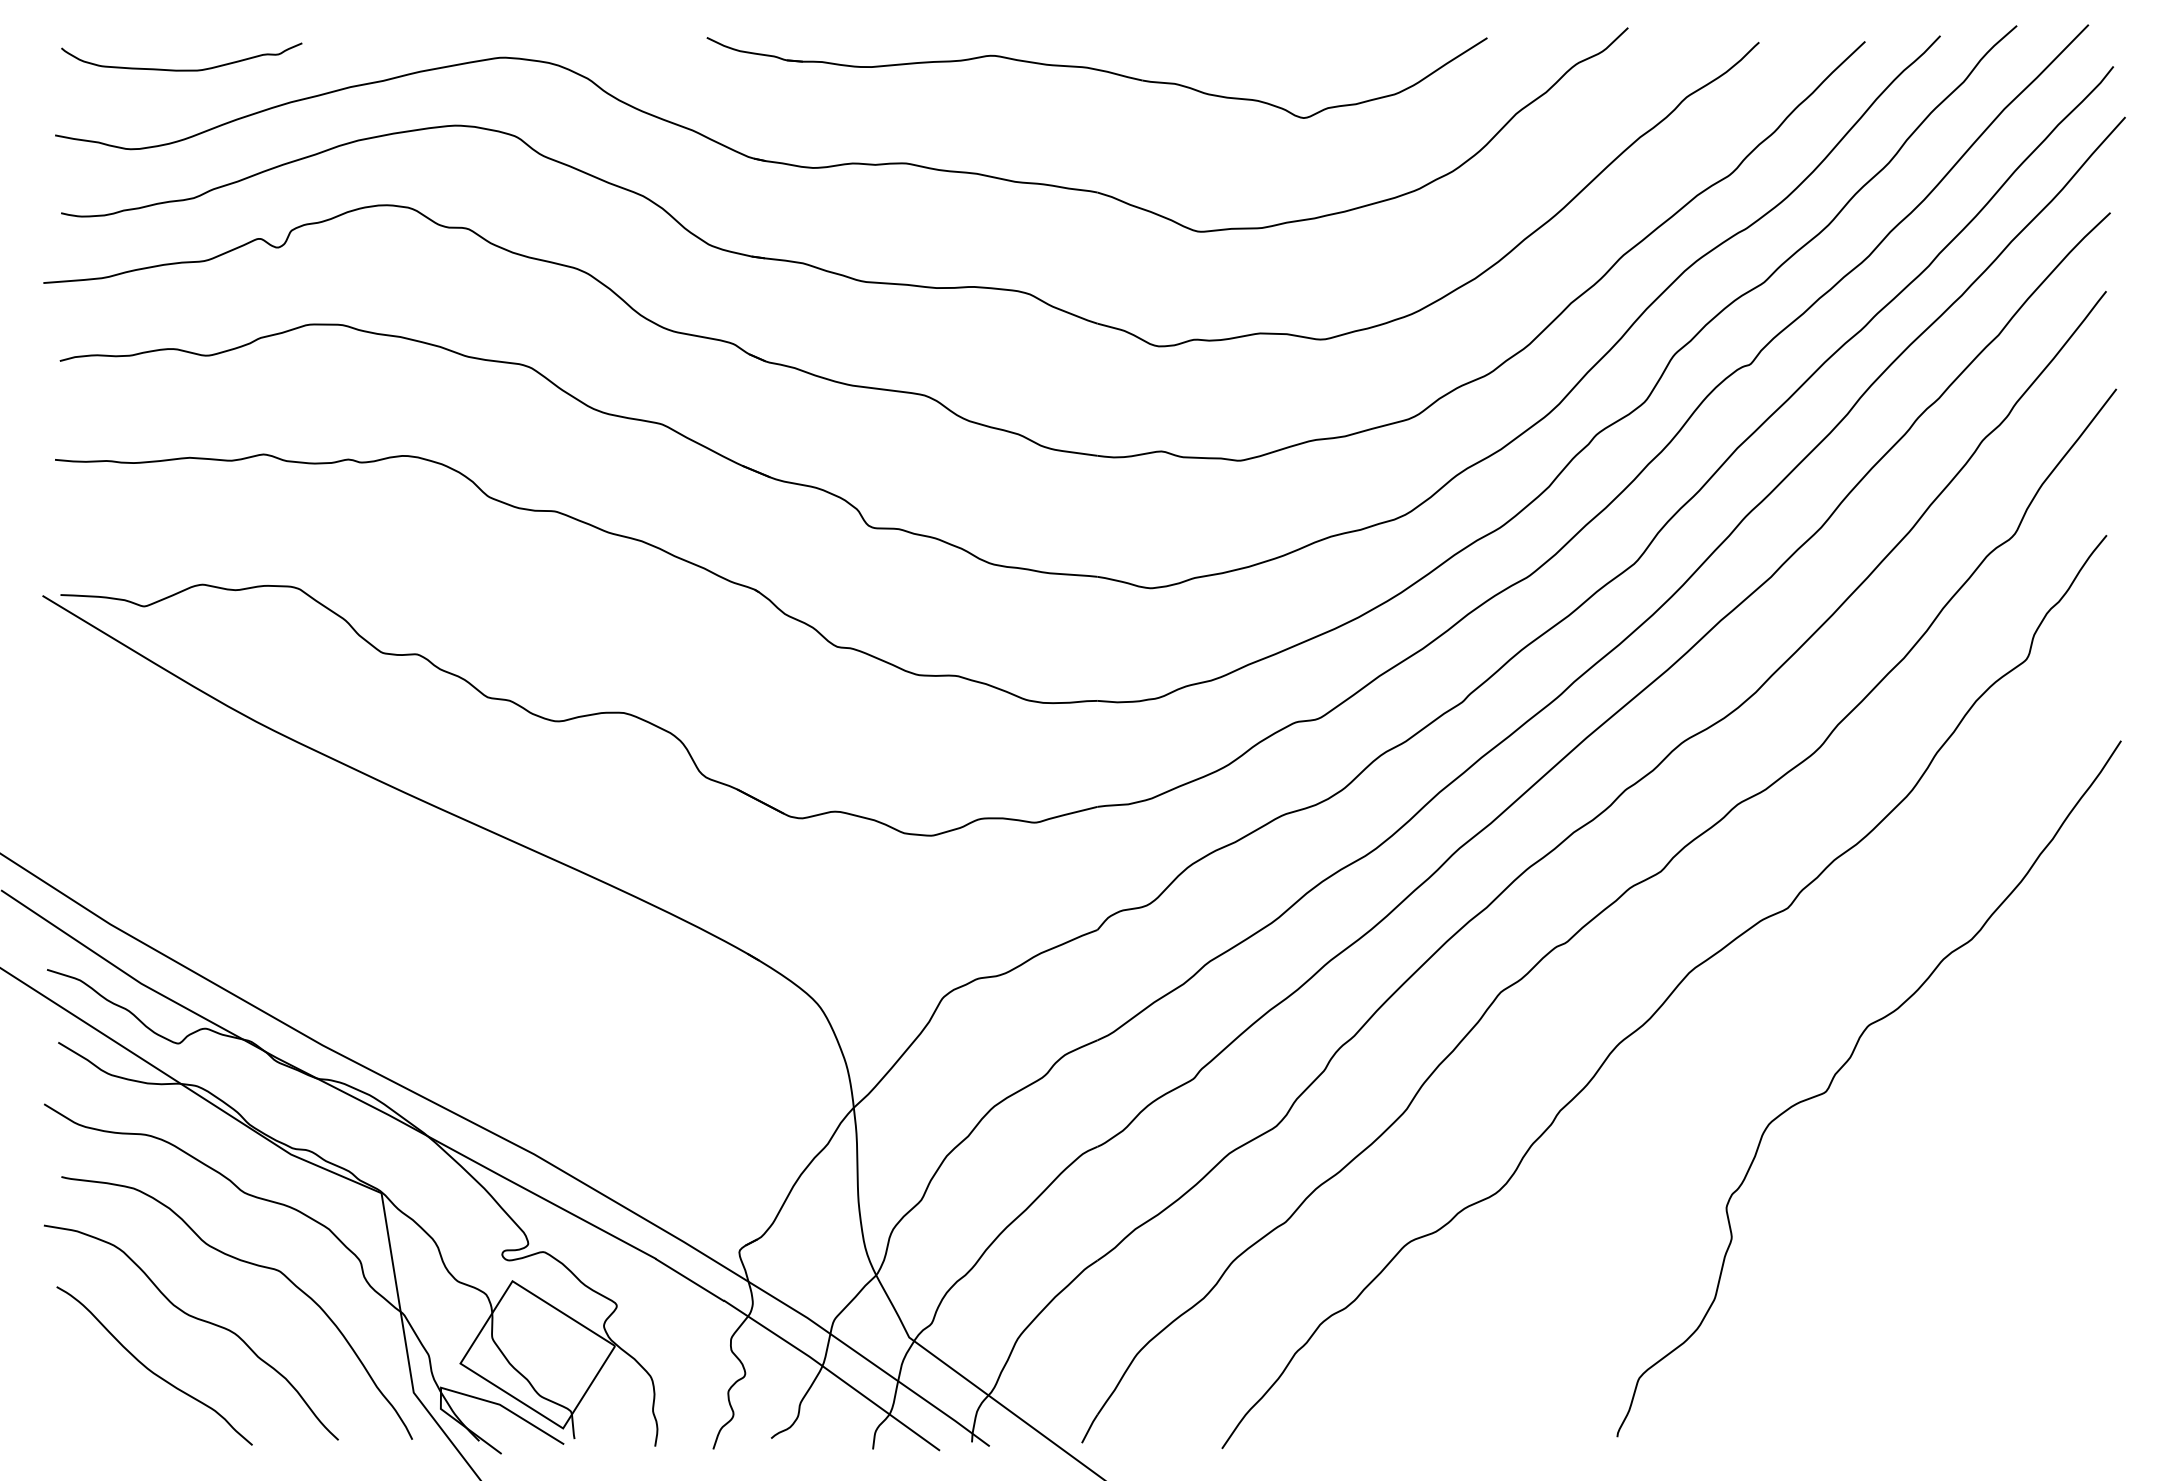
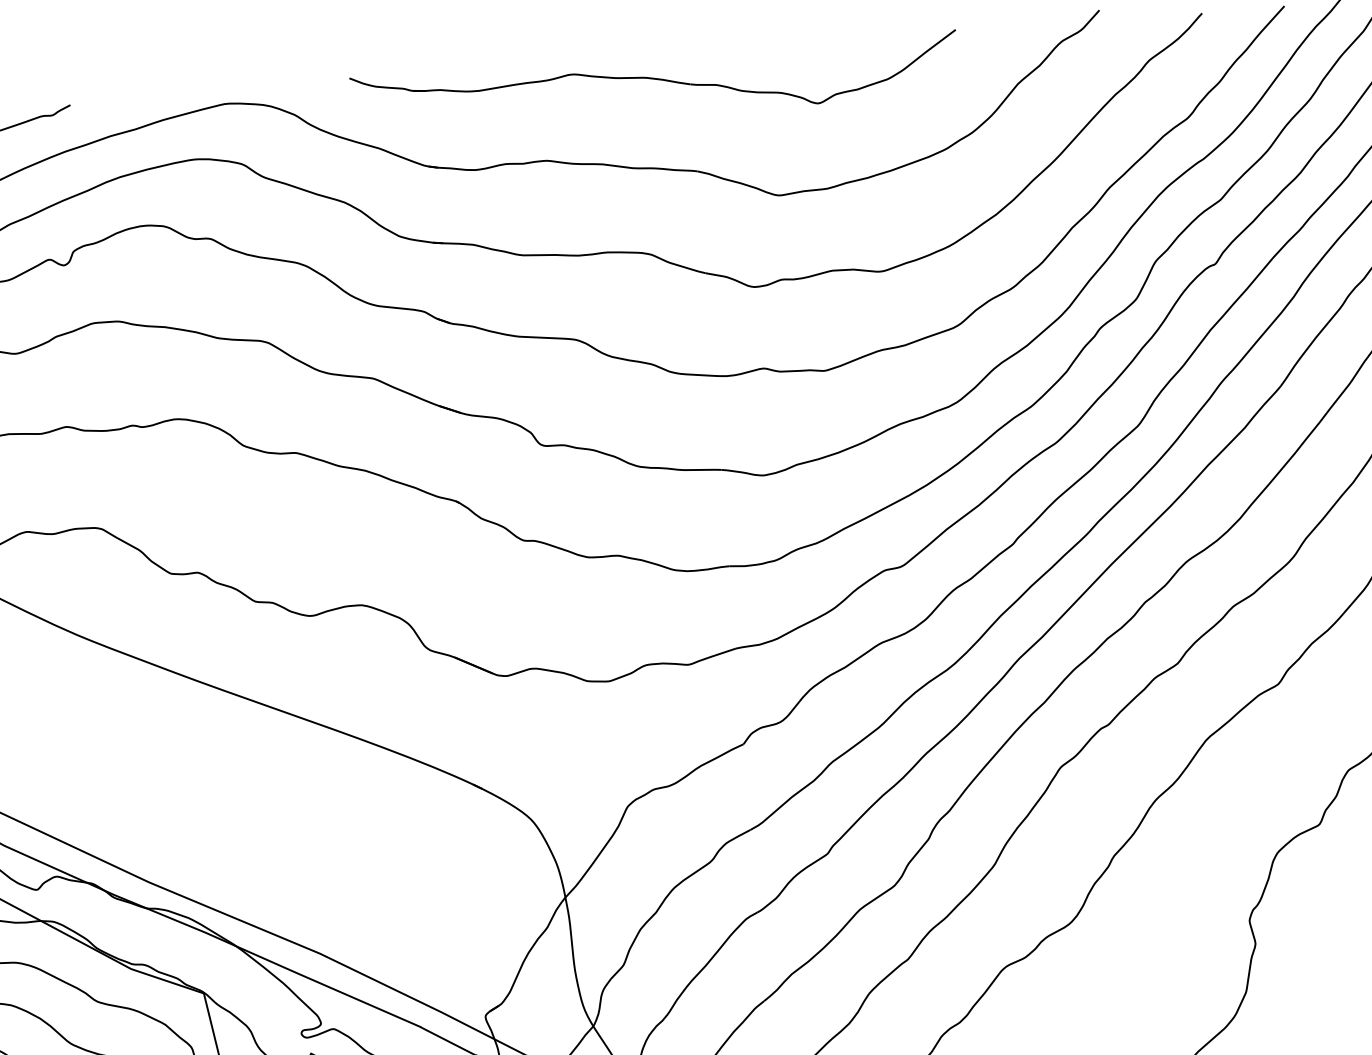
part: (1099, 71) -> (656, 80), moved

